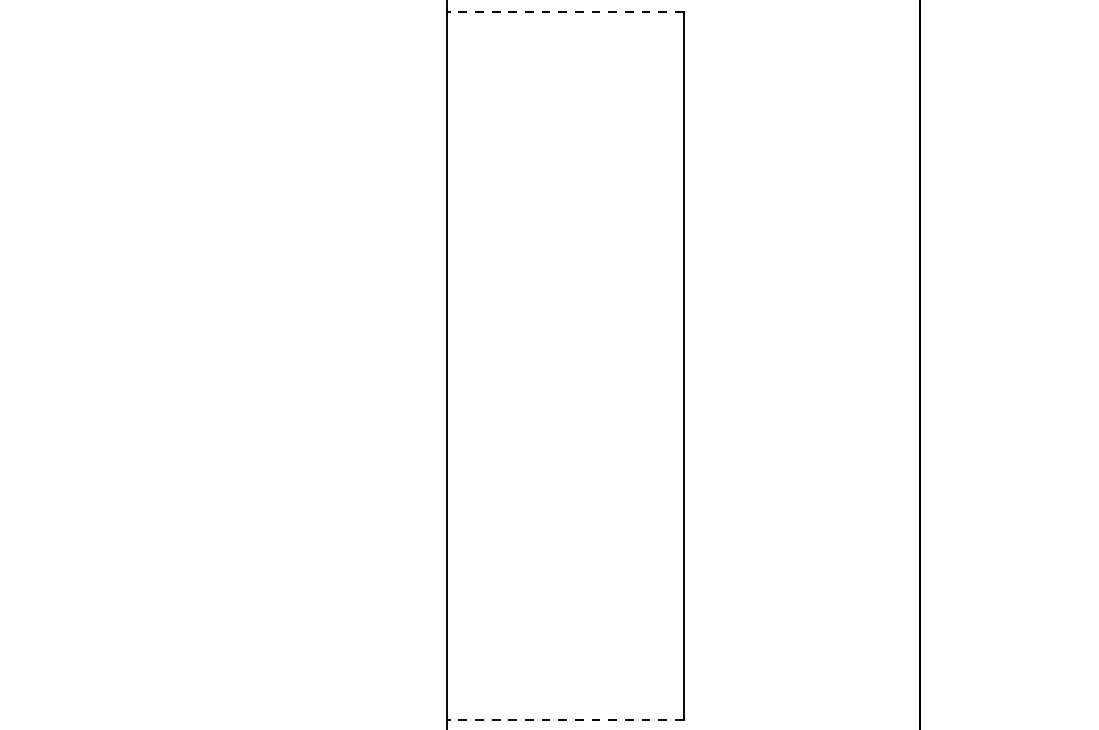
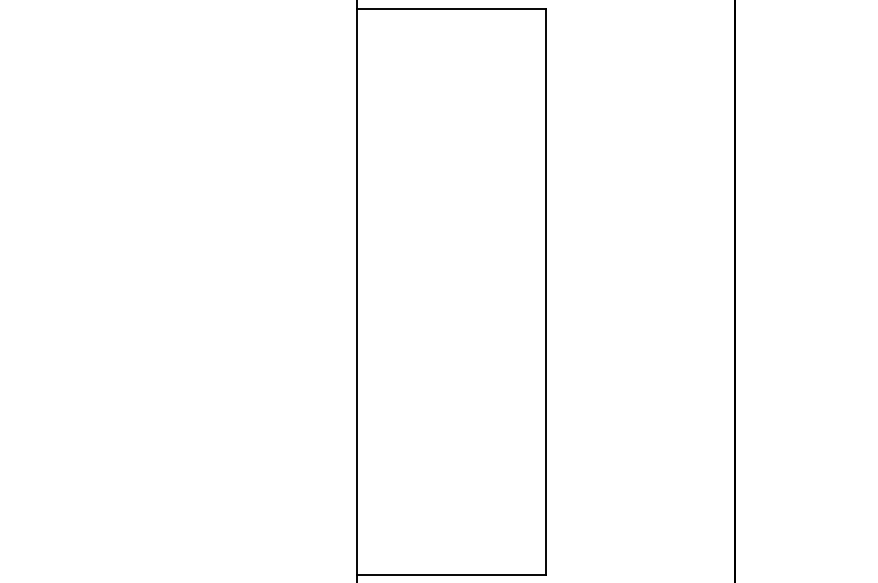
line: (565, 11) -> (451, 9), dashed -> solid
line: (565, 720) -> (451, 575), dashed -> solid

